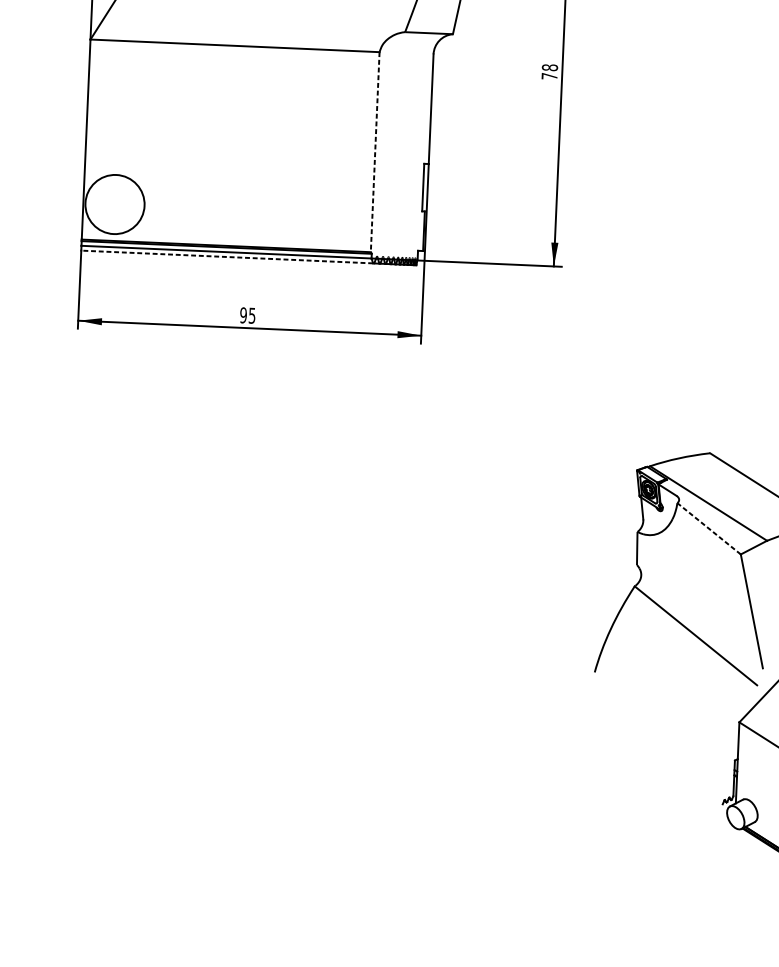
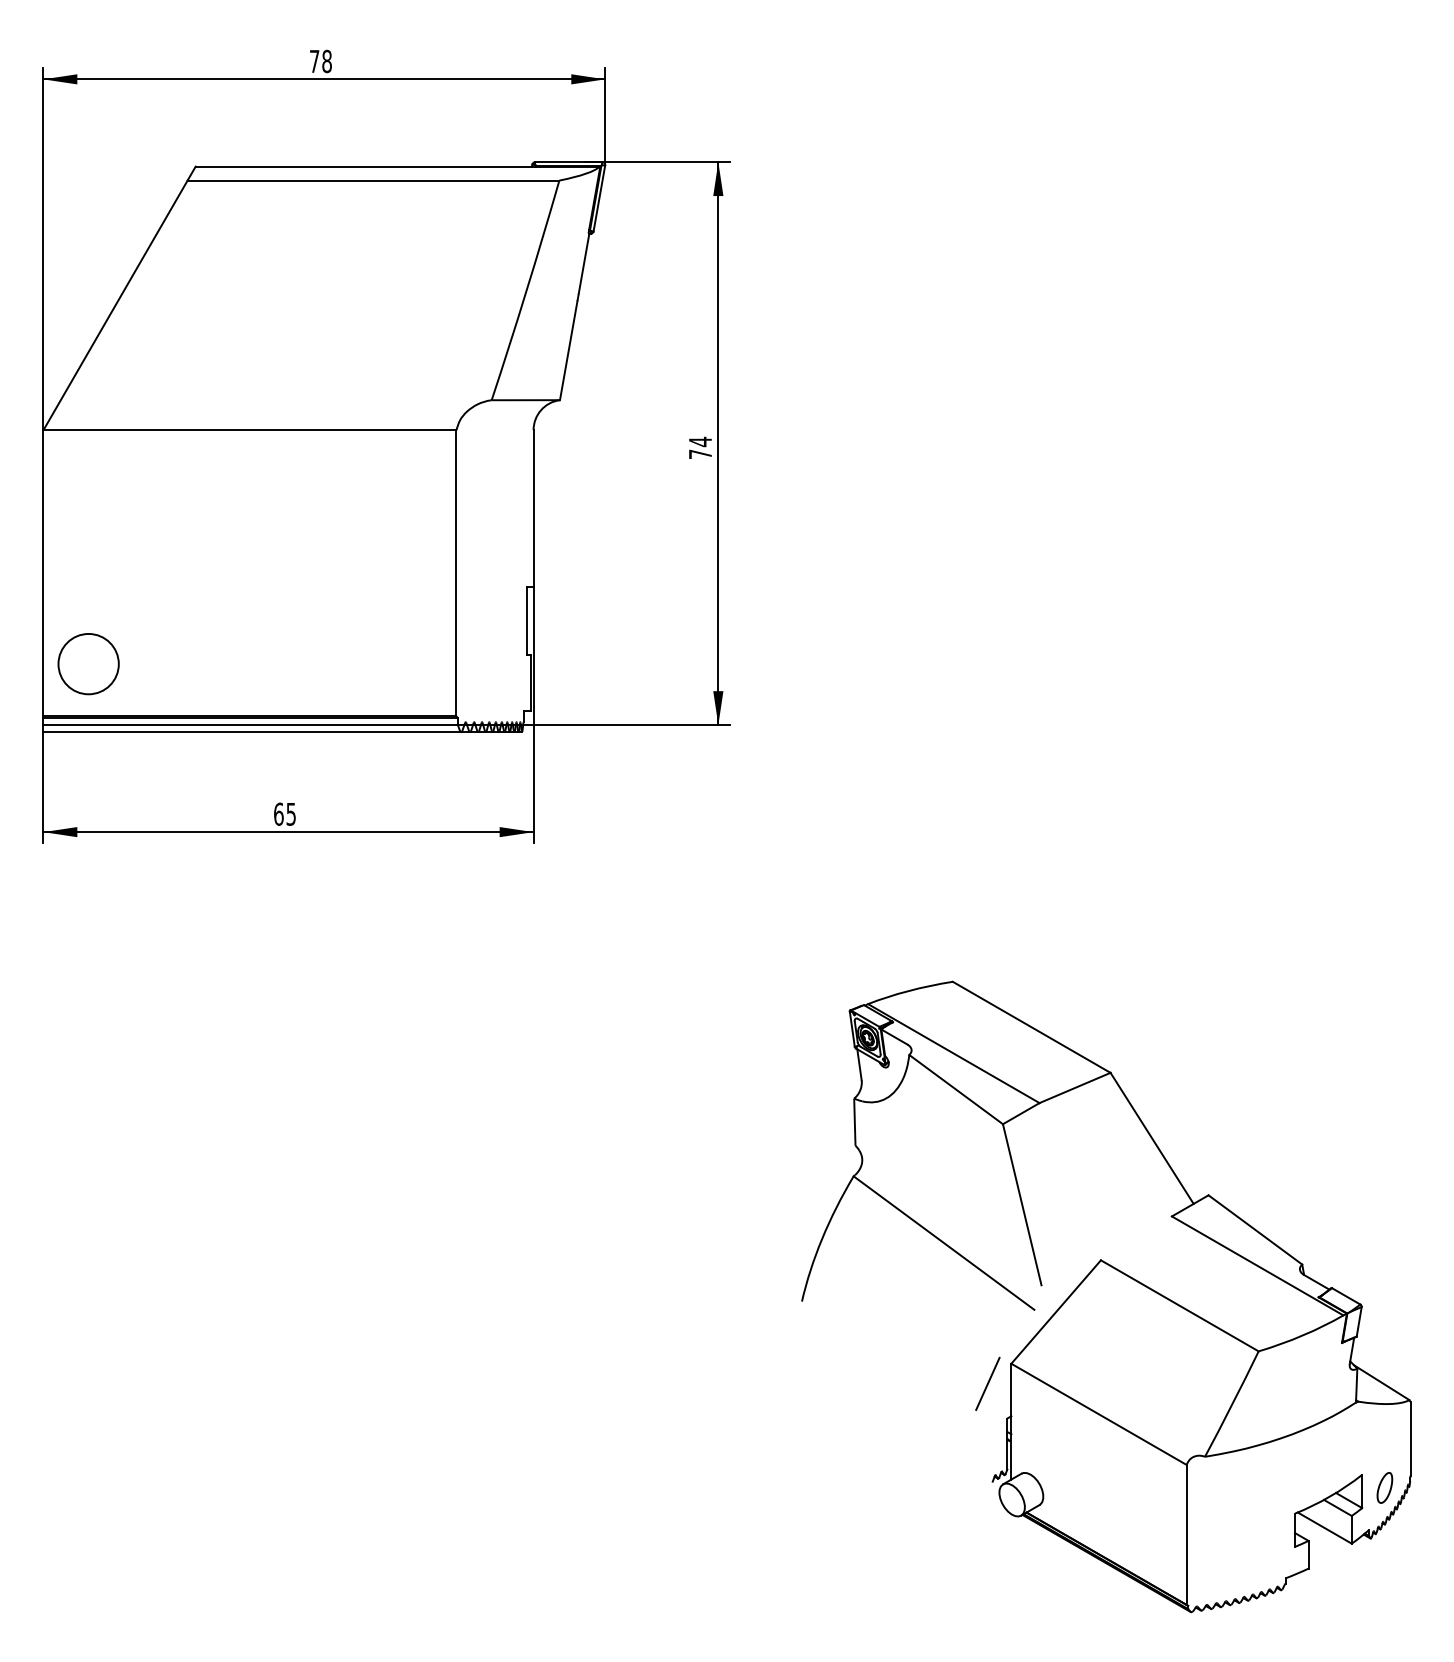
text: (550, 67) -> (700, 441), 78 -> 74
line: (375, 152) -> (456, 573), dashed -> solid
circle: (114, 204) -> (88, 663), size x0.71
line: (226, 256) -> (251, 731), dashed -> solid
text: (243, 314) -> (278, 813), 95 -> 65
line: (708, 528) -> (955, 1089), dashed -> solid
line: (722, 735) -> (987, 1383), added

